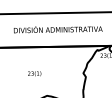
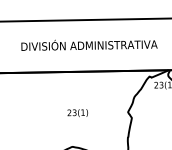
text: (34, 73) -> (77, 112), moved

